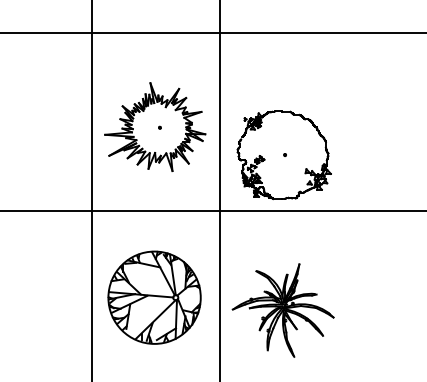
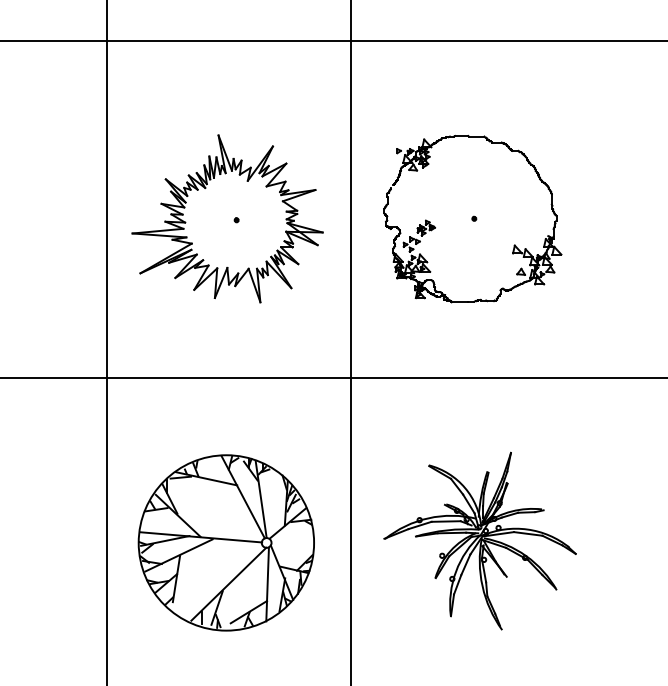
part: (283, 155) -> (471, 219), moved
part: (282, 310) -> (478, 540), moved

